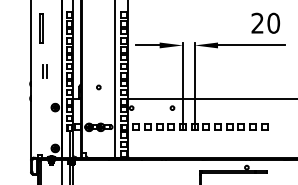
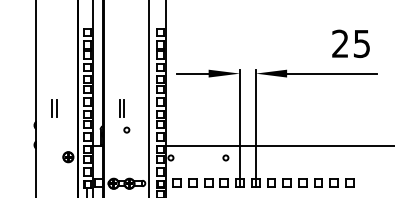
text: (273, 22) -> (361, 42), 20 -> 25
line: (40, 28) -> (48, 50), removed
part: (94, 71) -> (121, 108), added

